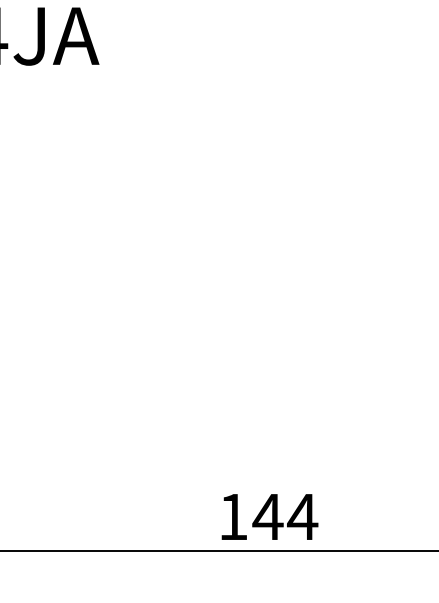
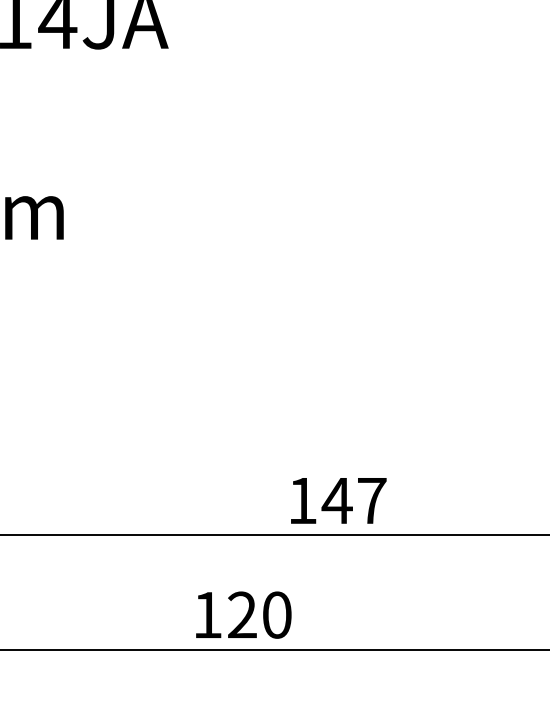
text: (302, 516) -> (371, 500), 144 -> 147

